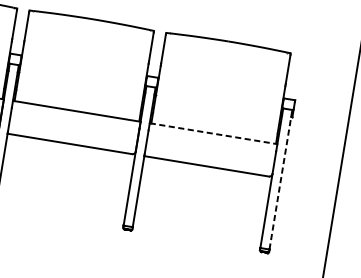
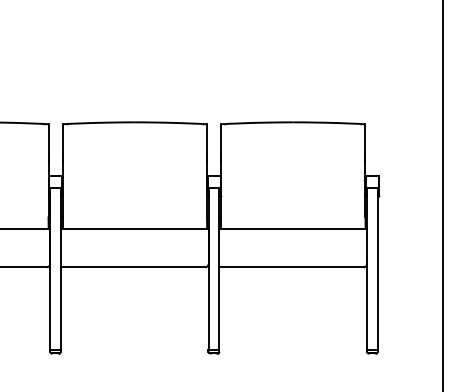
line: (213, 134) -> (293, 229), dashed -> solid
line: (280, 179) -> (377, 268), dashed -> solid

